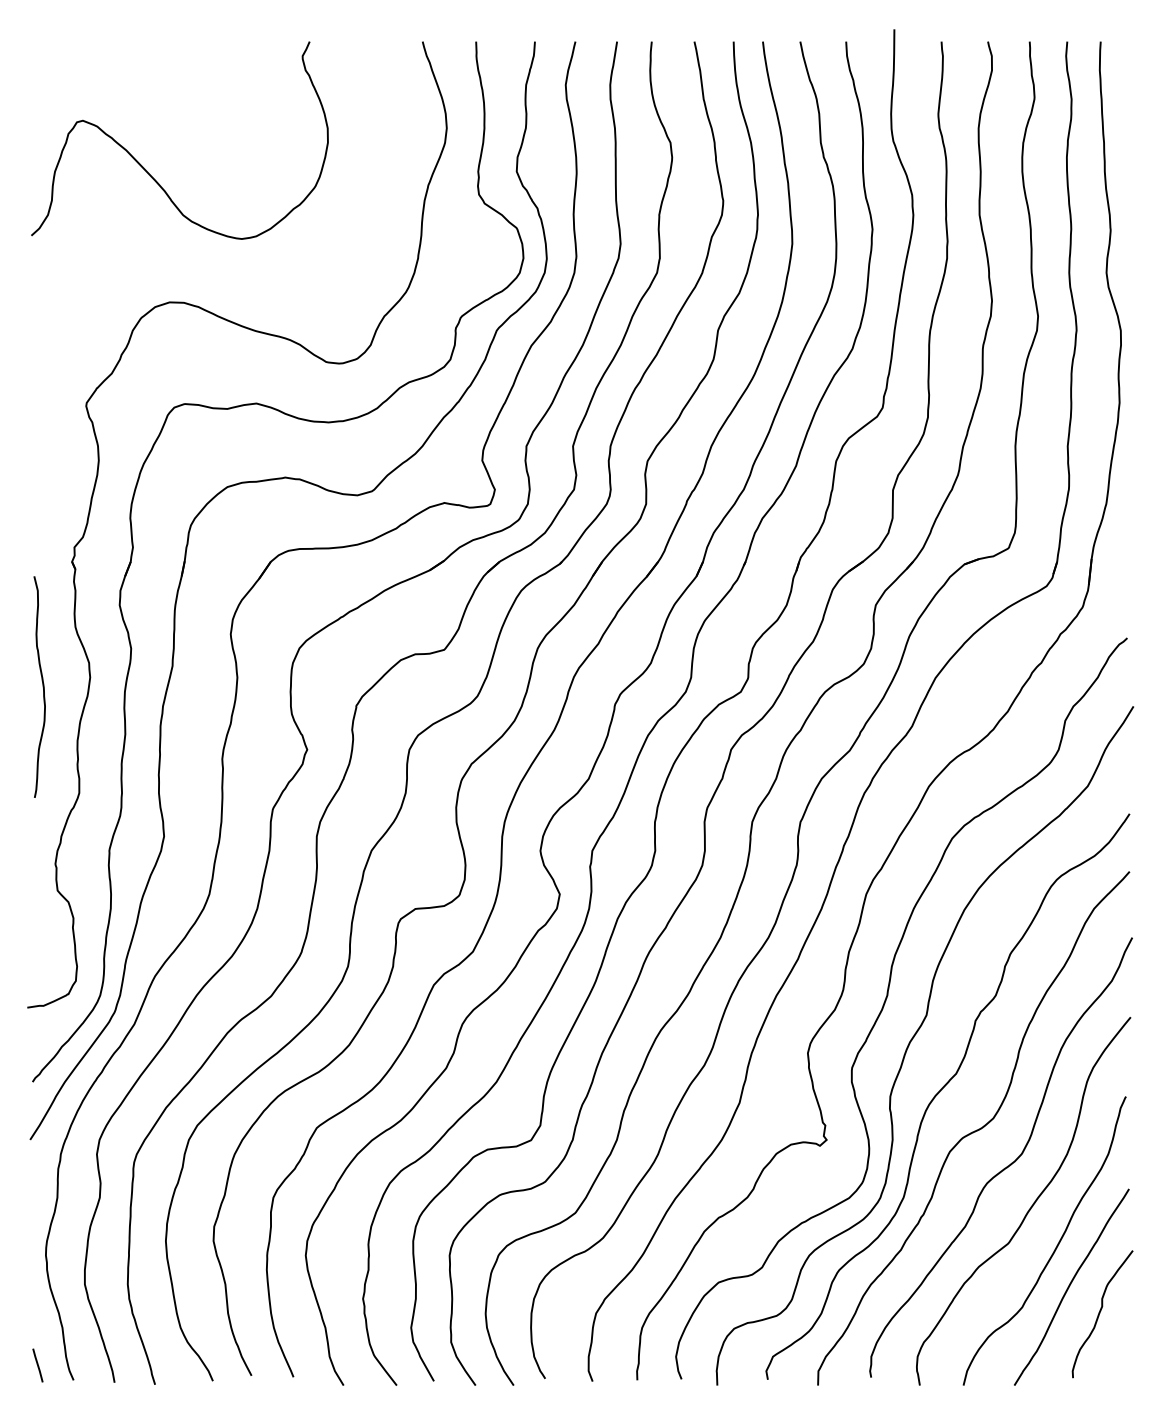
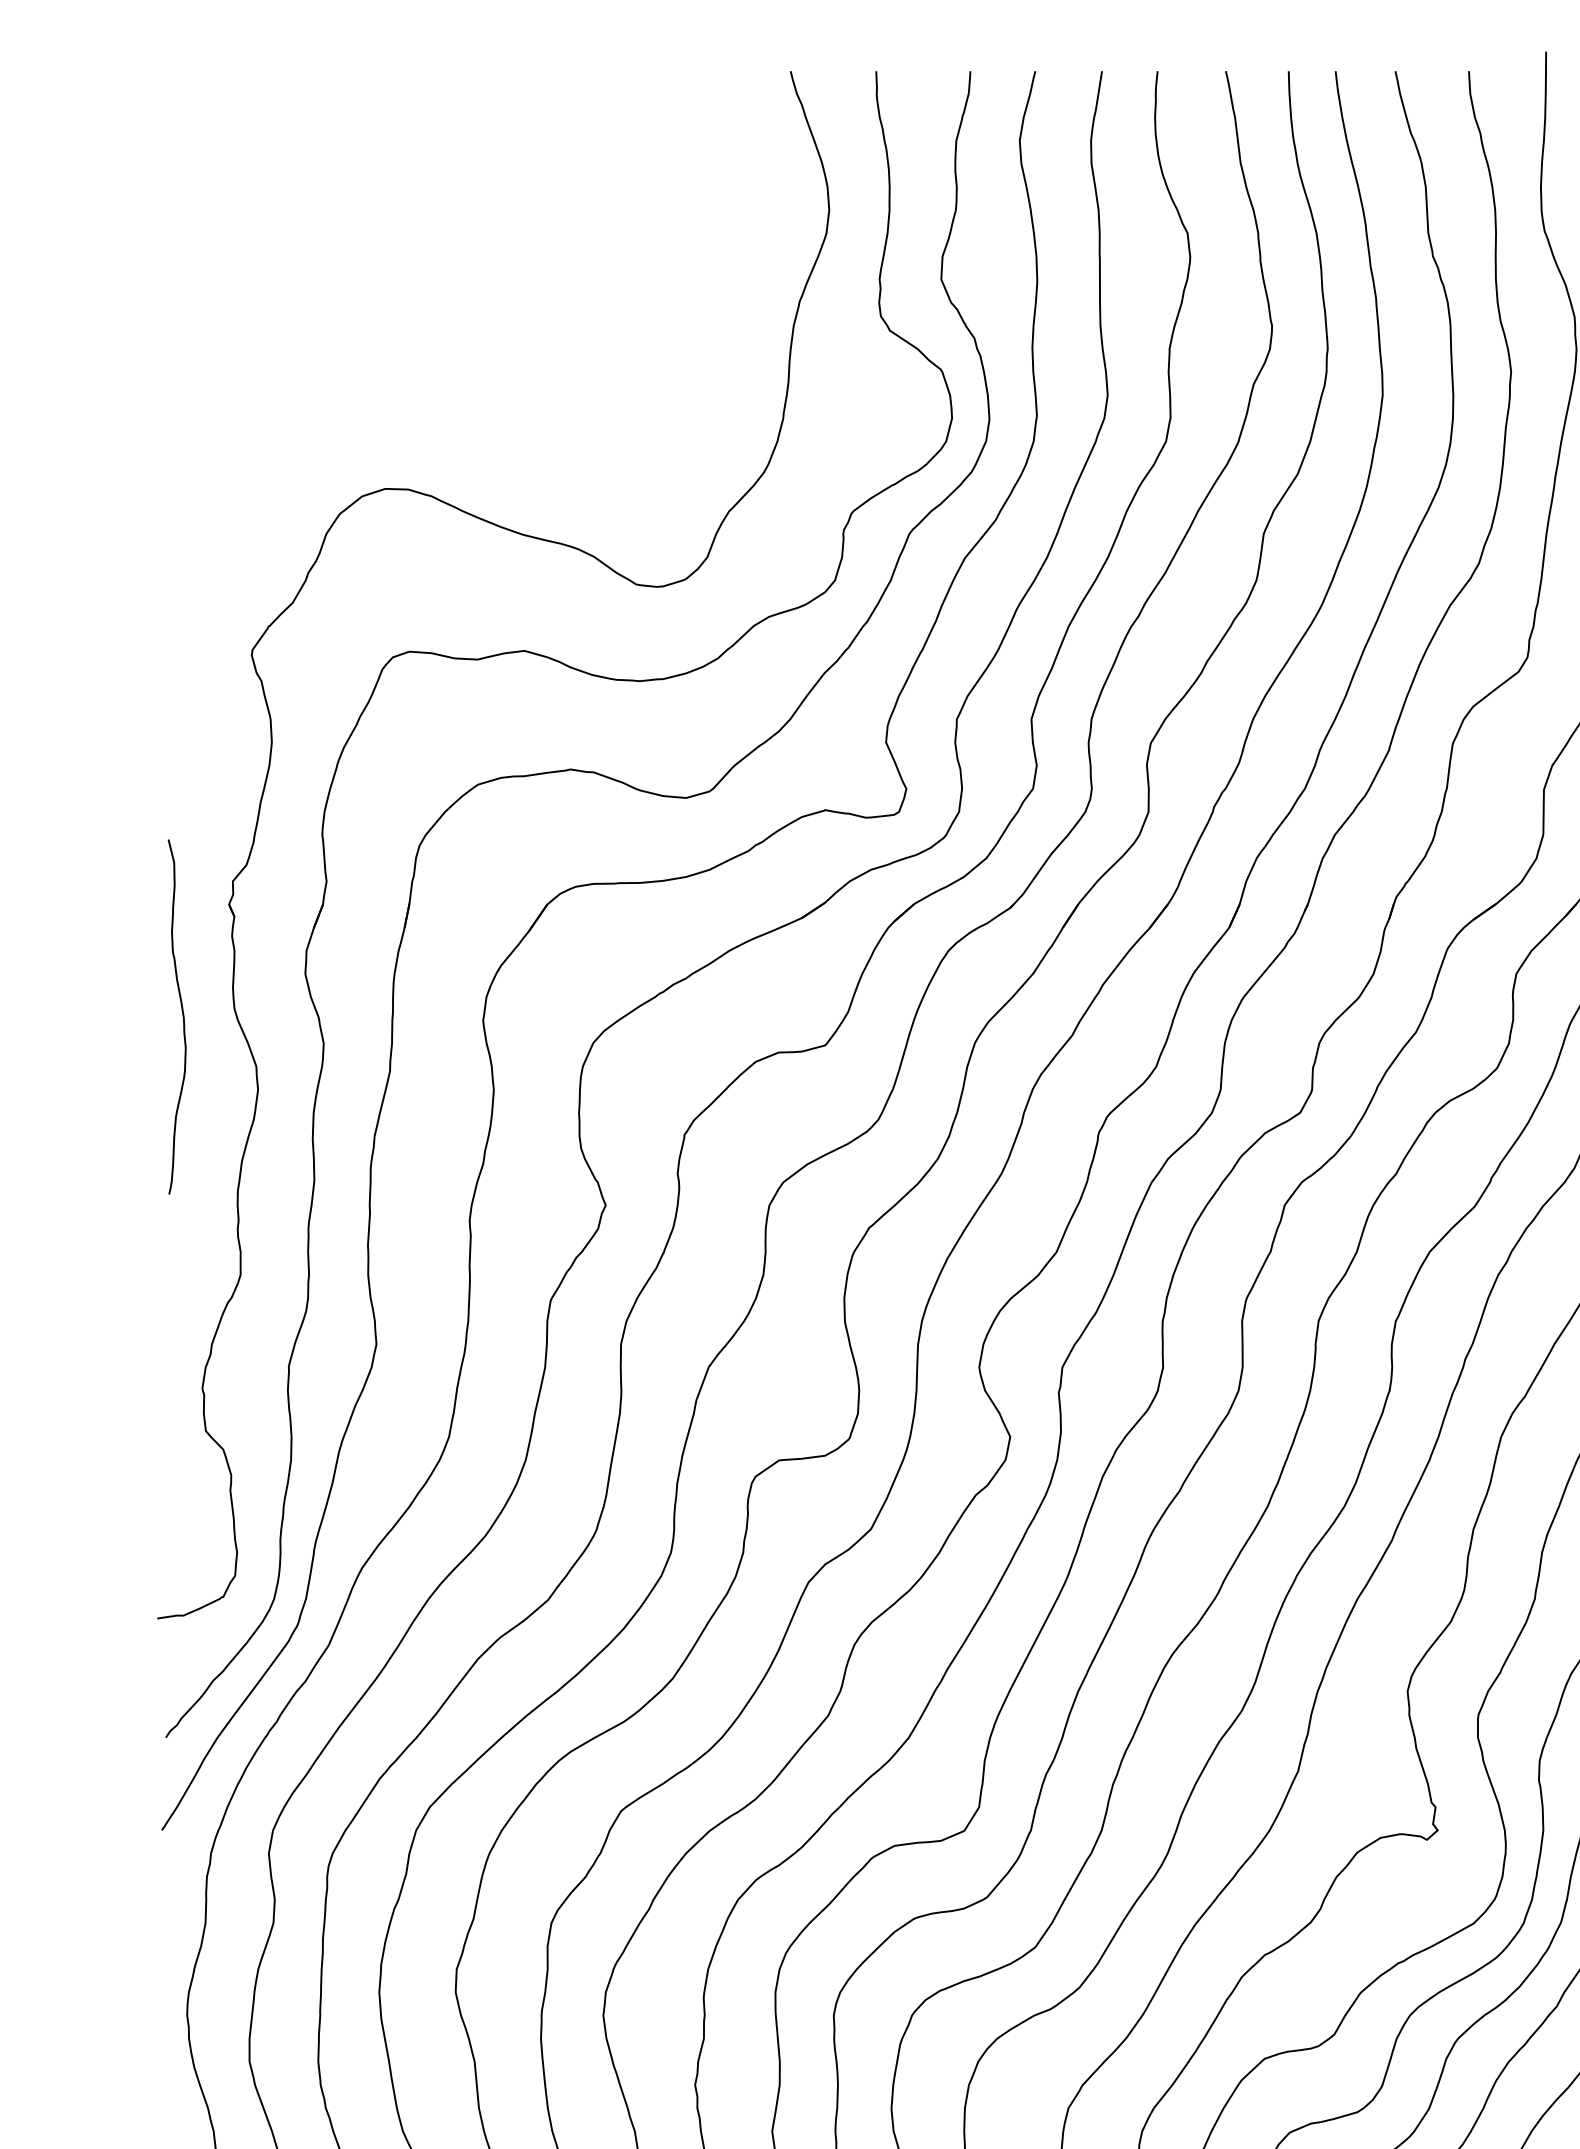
curve: (145, 168) -> (346, 274), removed
curve: (42, 686) -> (181, 1016), moved

